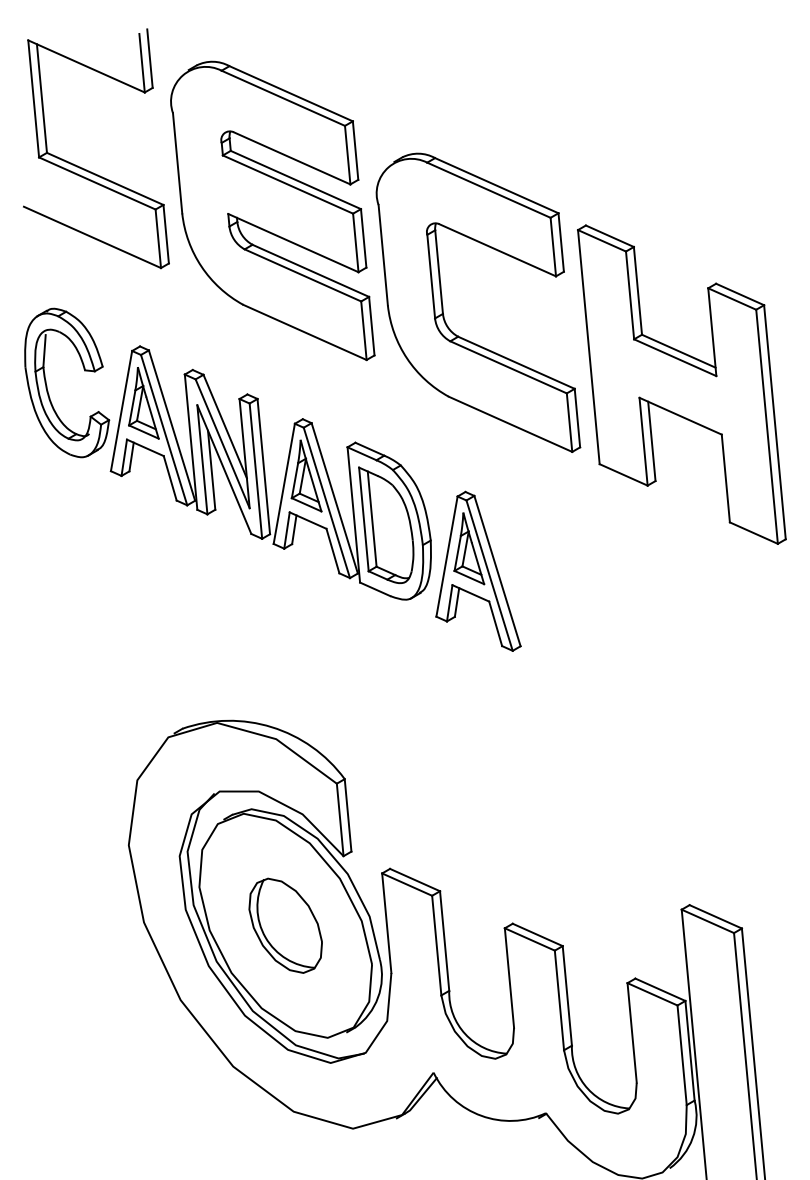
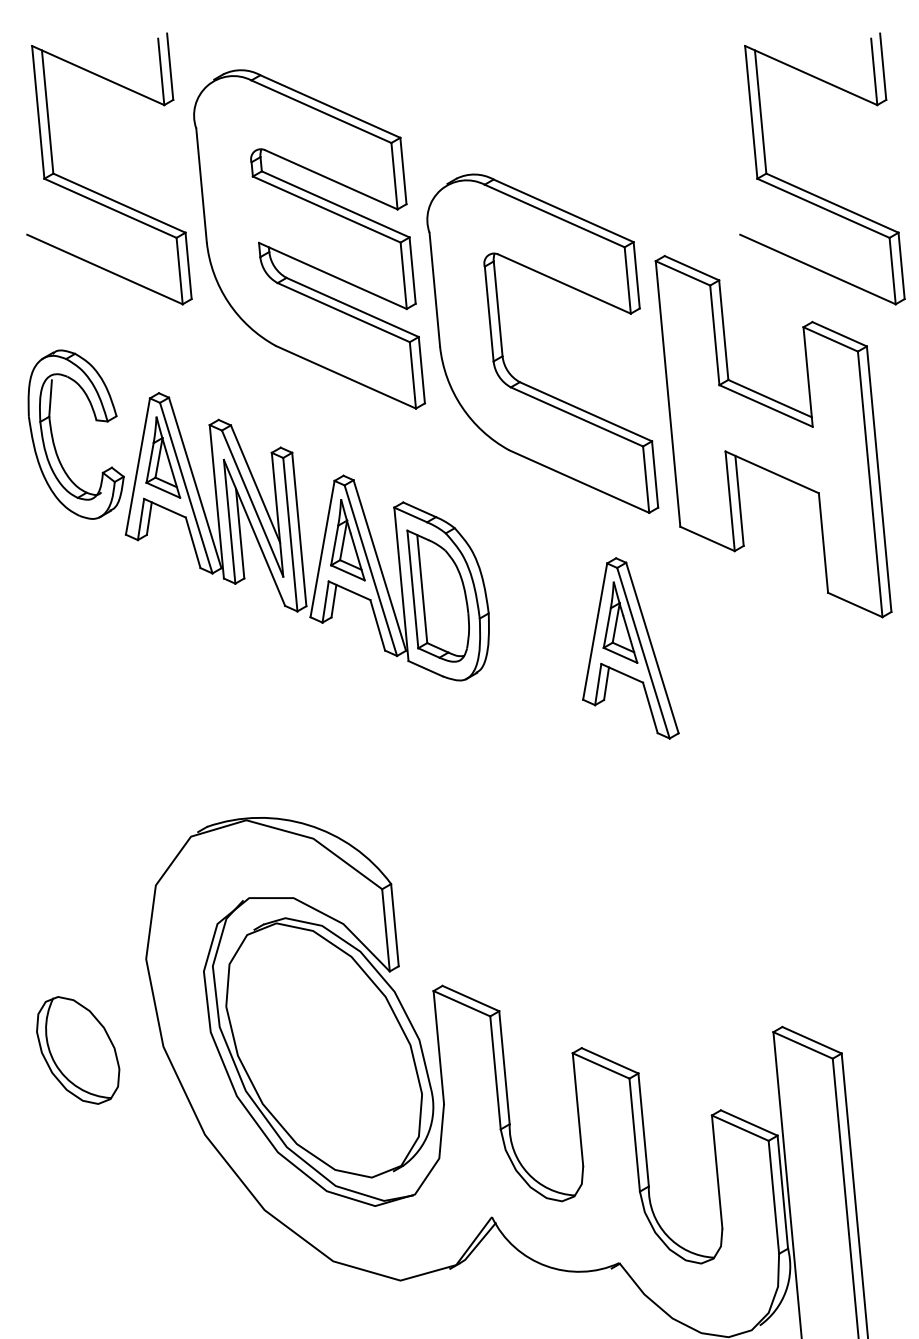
part: (715, 169) -> (811, 192), added
part: (478, 571) -> (630, 648), moved
part: (285, 925) -> (78, 1050), moved

